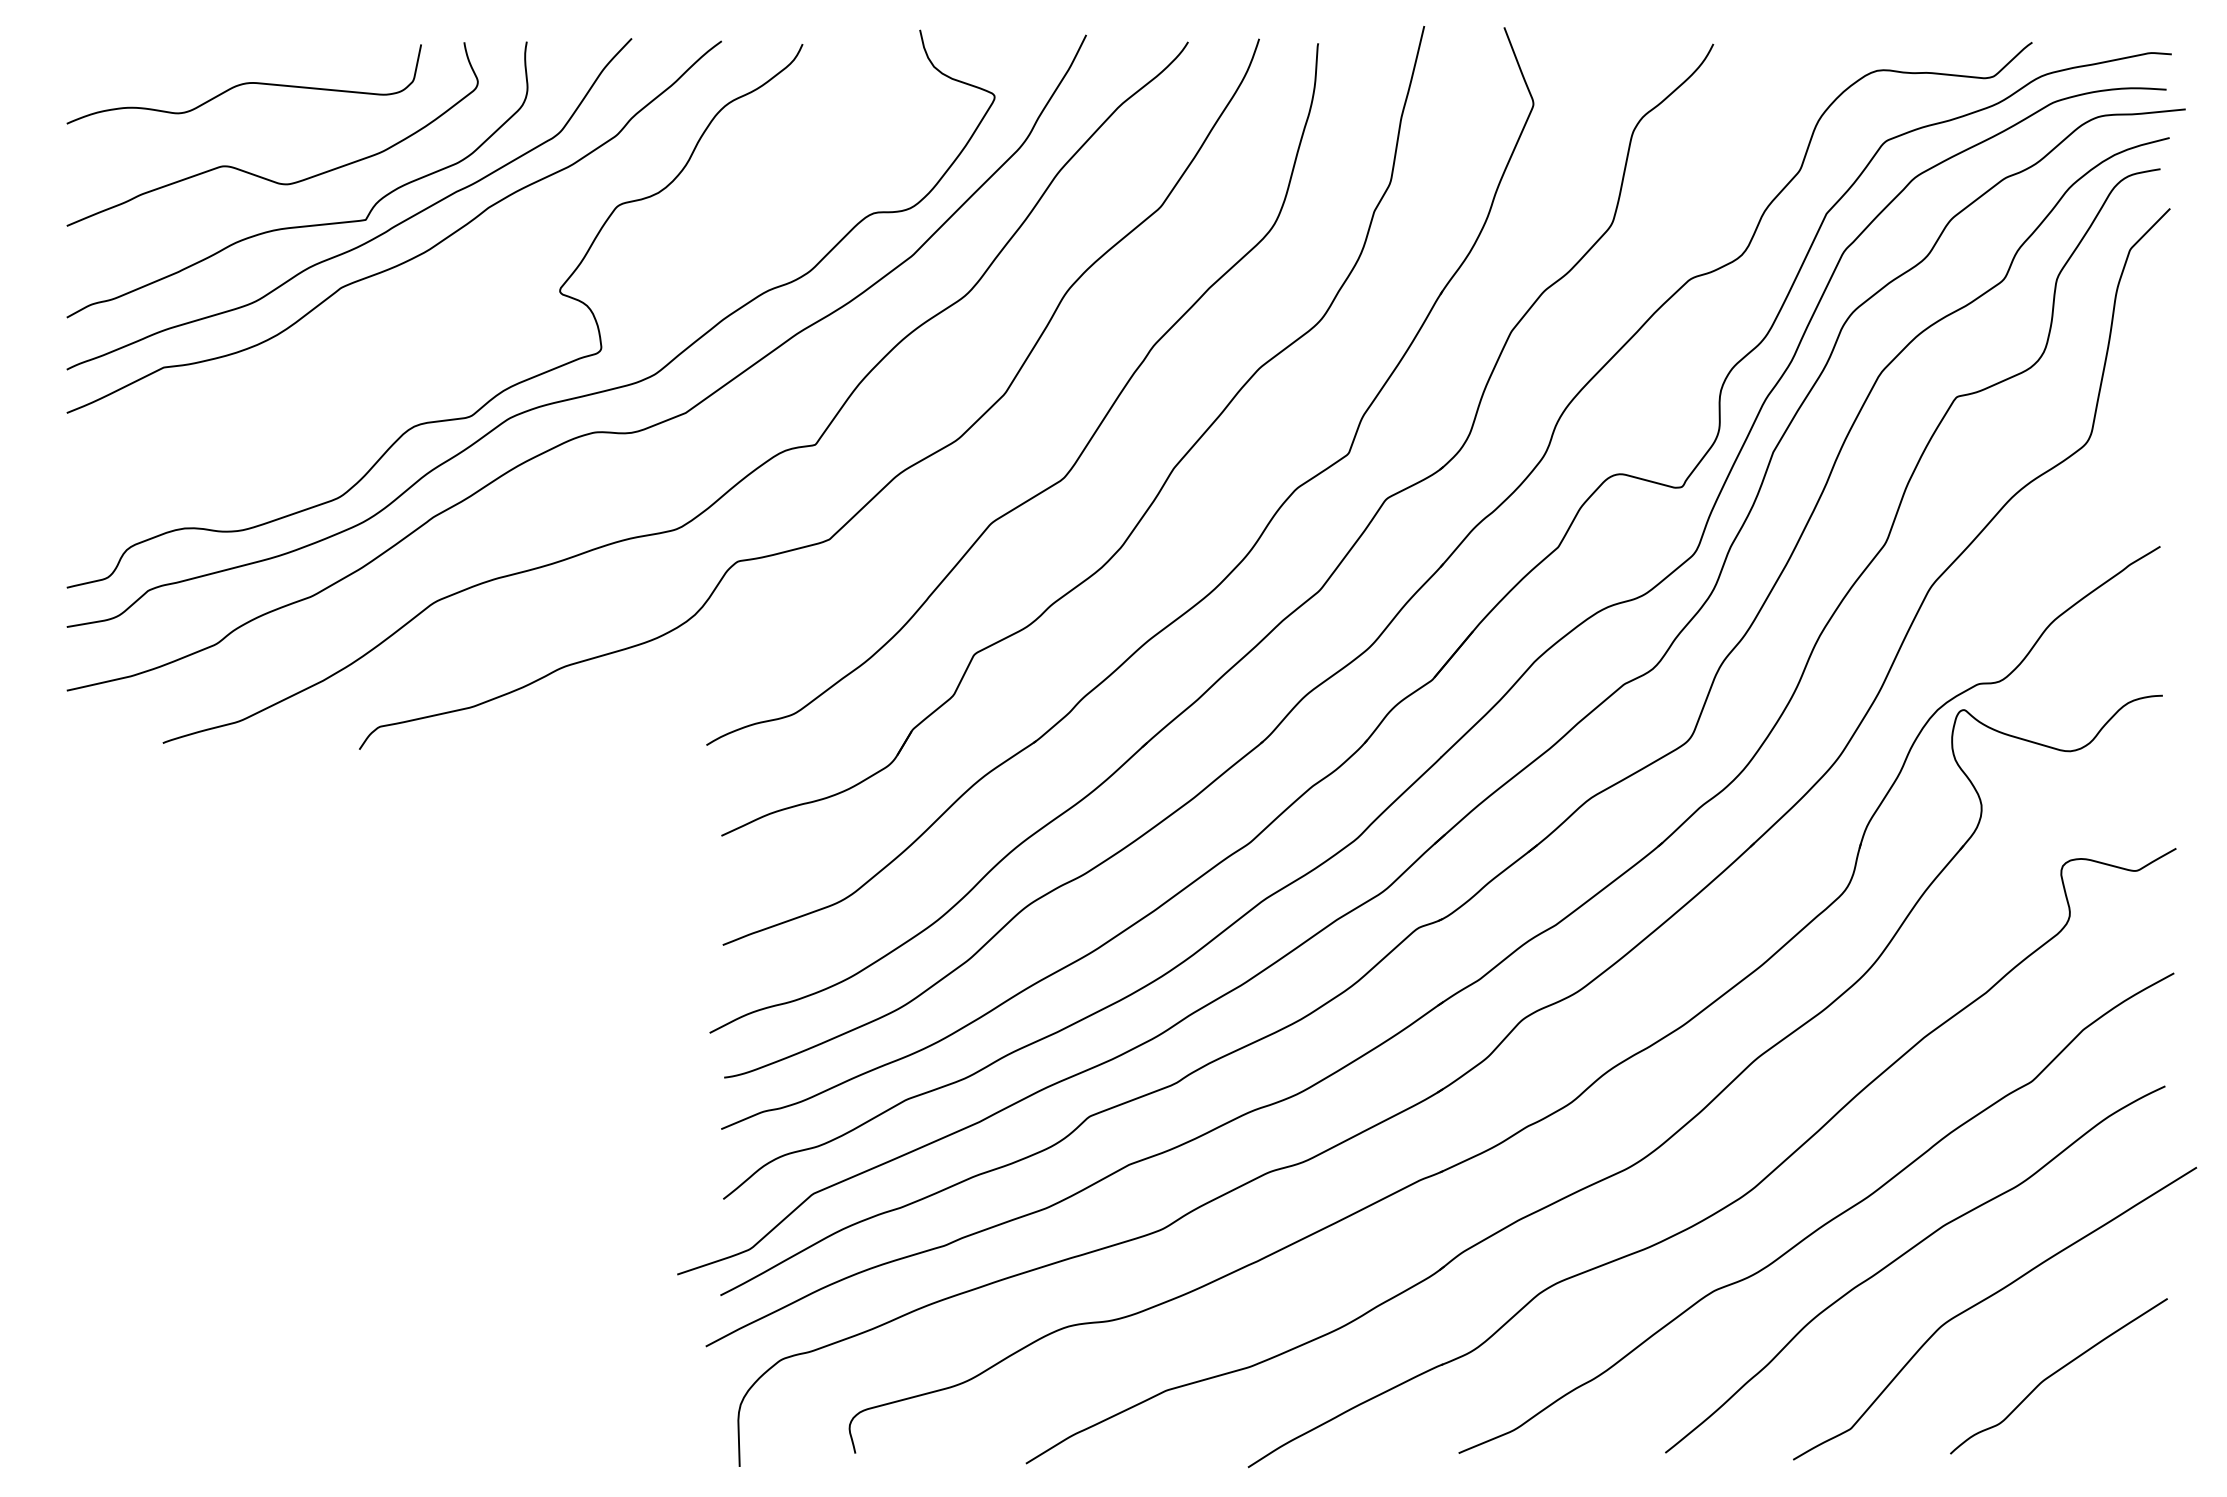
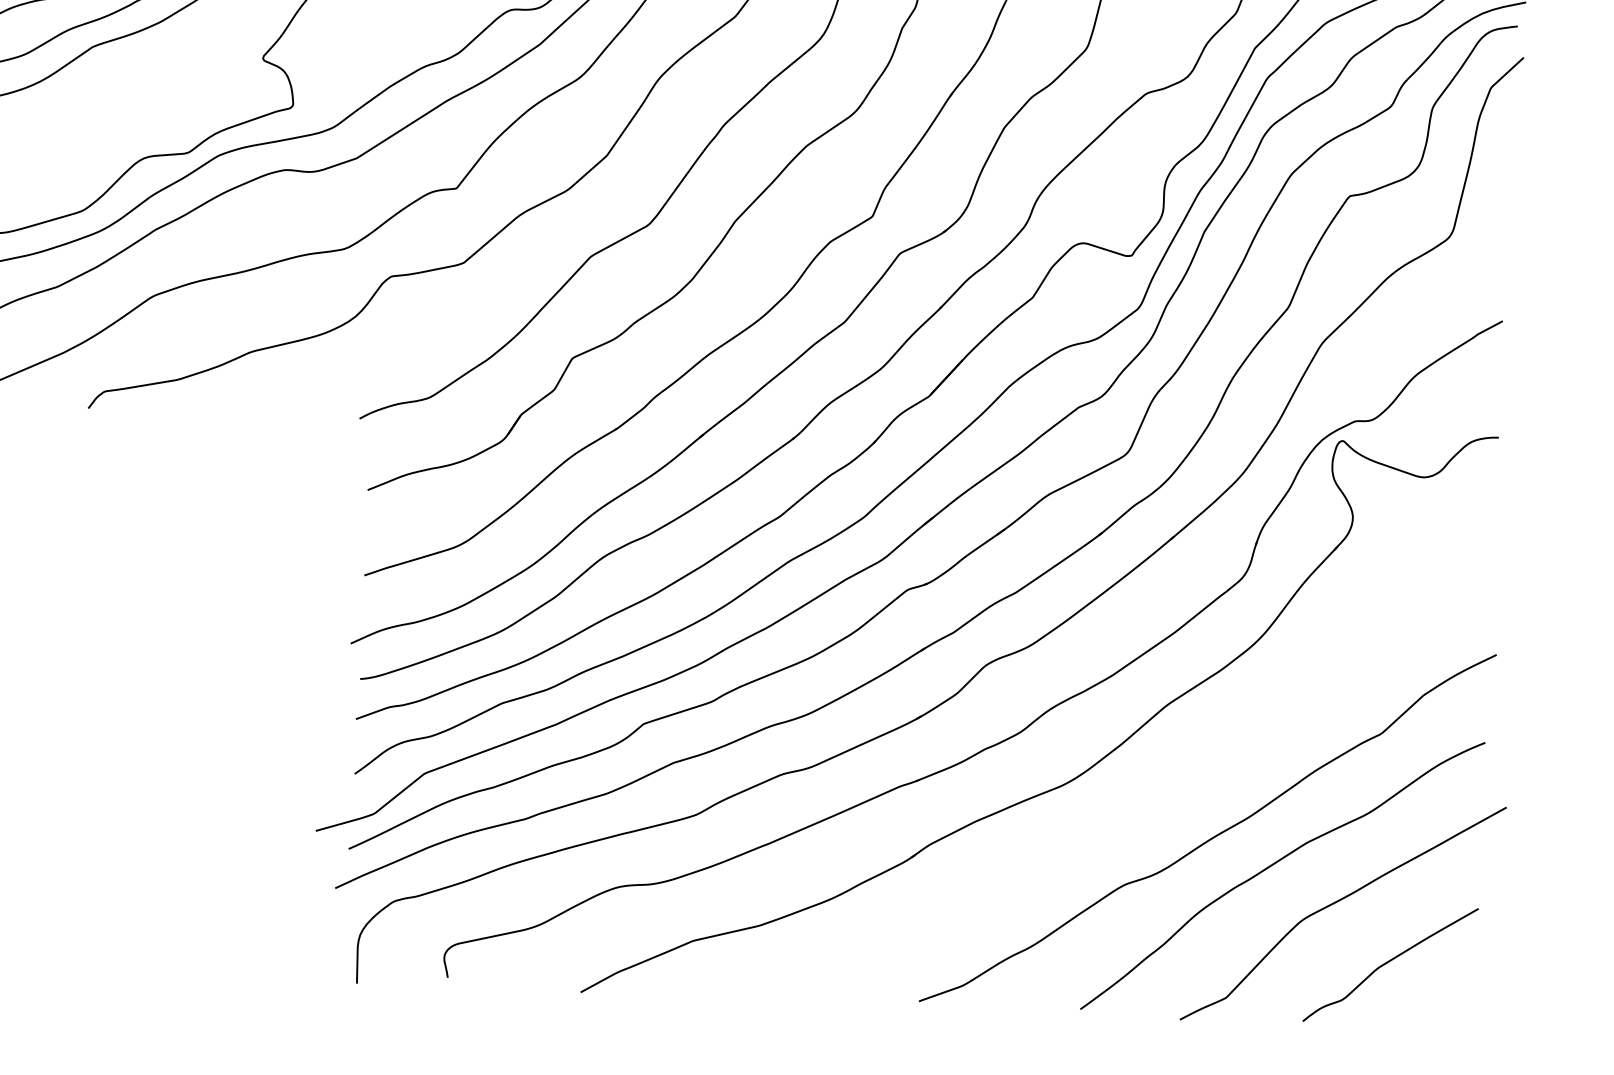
part: (1737, 1198) -> (1146, 813), removed

